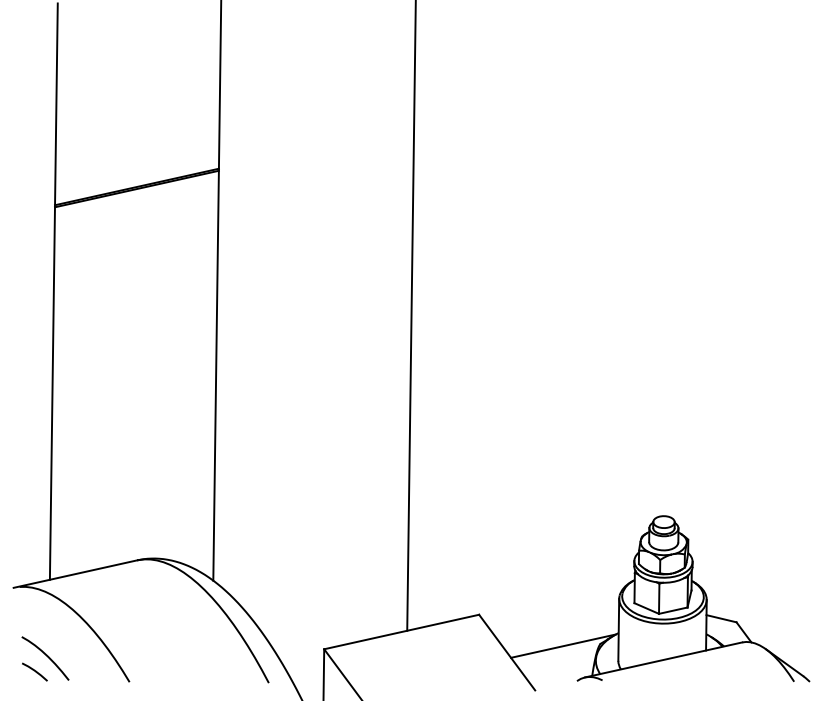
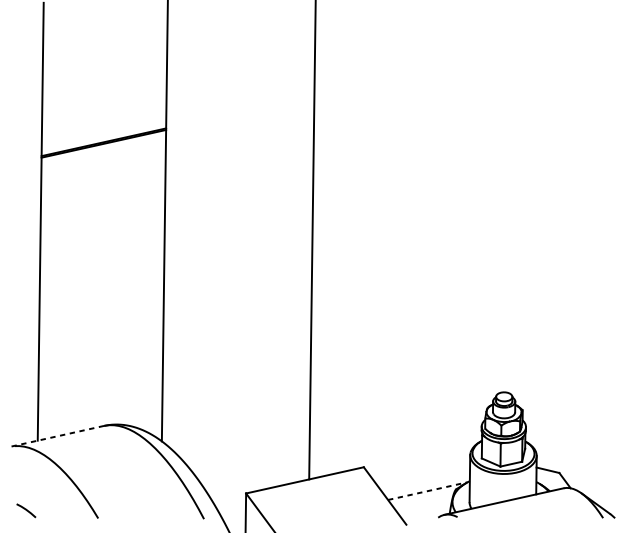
line: (74, 574) -> (56, 436), solid -> dashed
line: (563, 646) -> (427, 491), solid -> dashed
curve: (46, 656) -> (35, 498), removed

